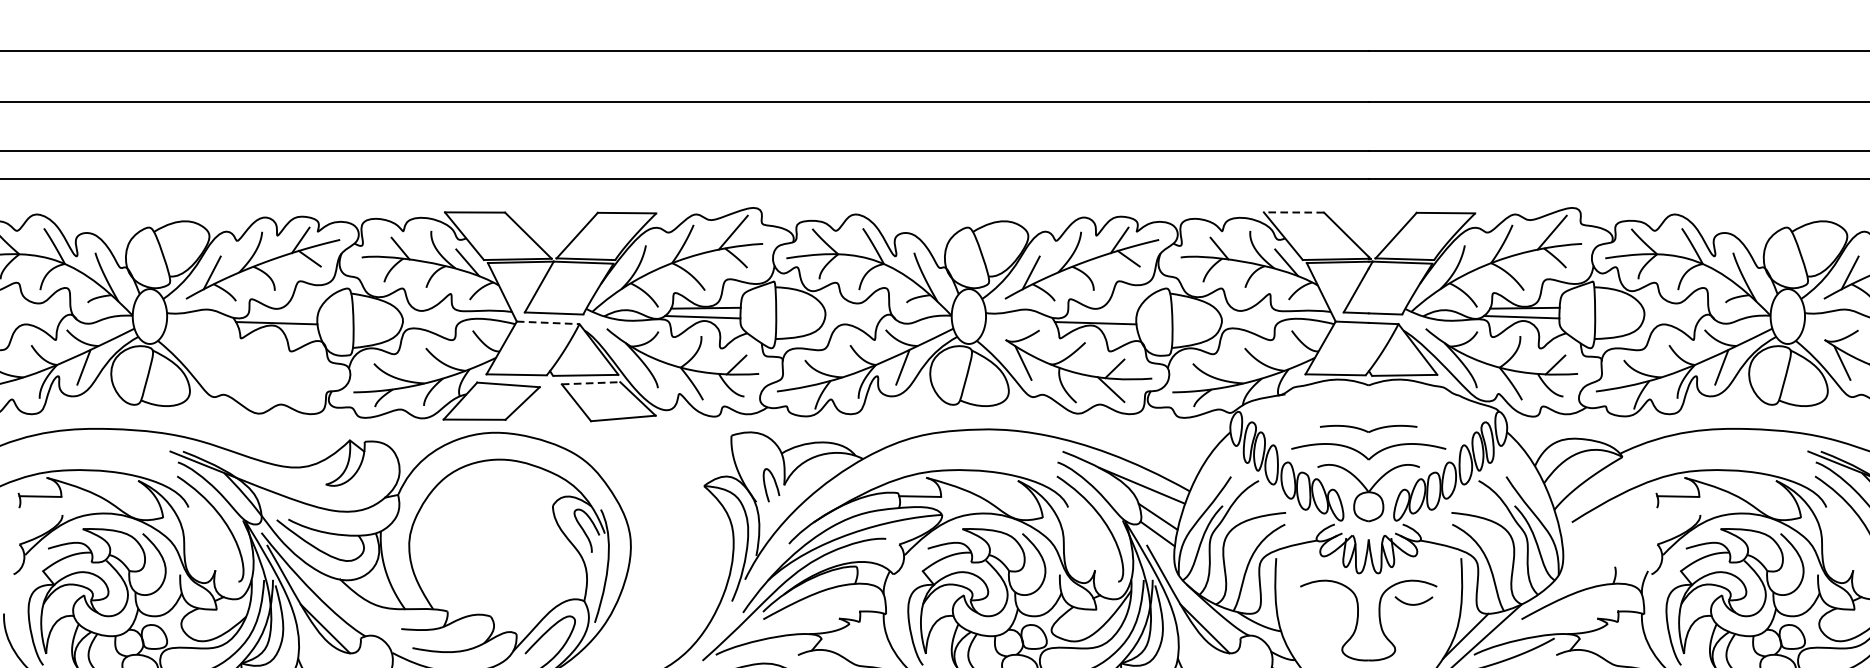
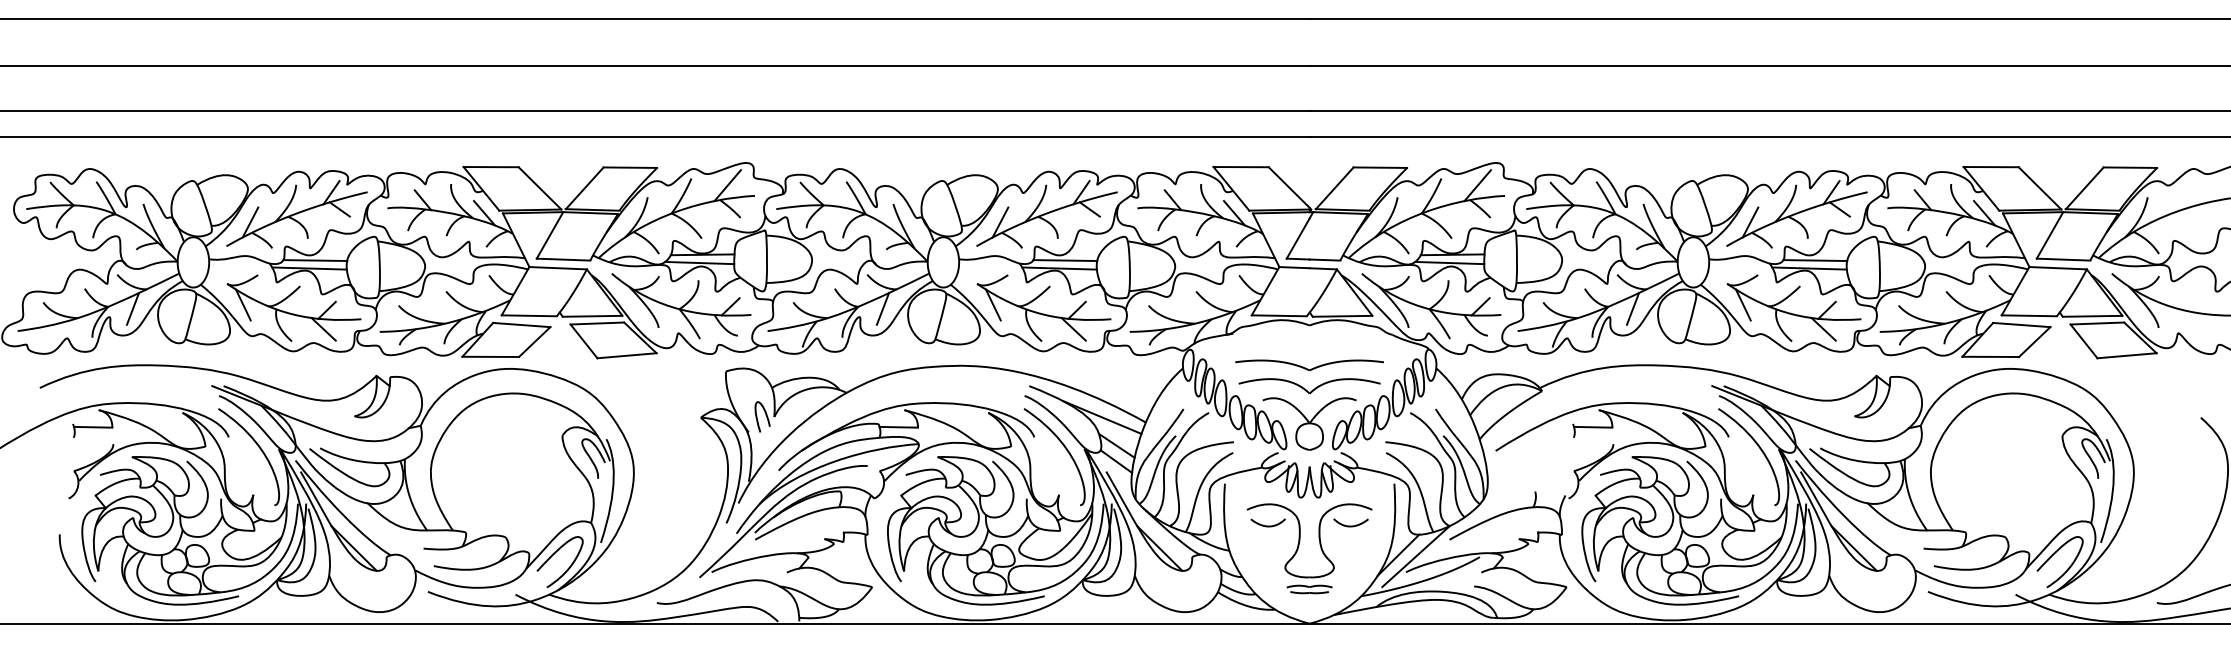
line: (1294, 212) -> (1241, 167), dashed -> solid
line: (283, 314) -> (315, 260), added
line: (1102, 314) -> (1065, 260), added
line: (548, 323) -> (558, 268), dashed -> solid
part: (259, 365) -> (293, 307), added
line: (591, 383) -> (597, 323), dashed -> solid
part: (1368, 429) -> (1309, 365), size x1.67
curve: (1322, 603) -> (1267, 525), added

